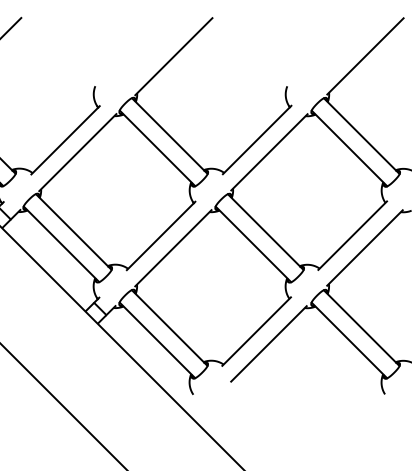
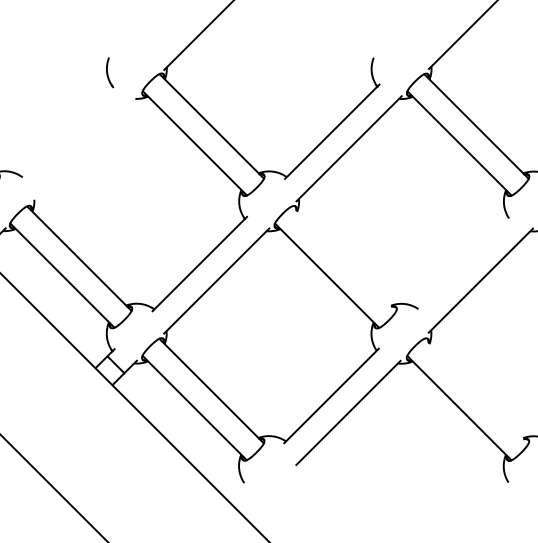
line: (65, 140) -> (67, 132), removed
line: (77, 152) -> (84, 149), removed
line: (265, 231) -> (343, 257), removed
line: (352, 235) -> (463, 263), removed
line: (361, 328) -> (476, 391), removed

